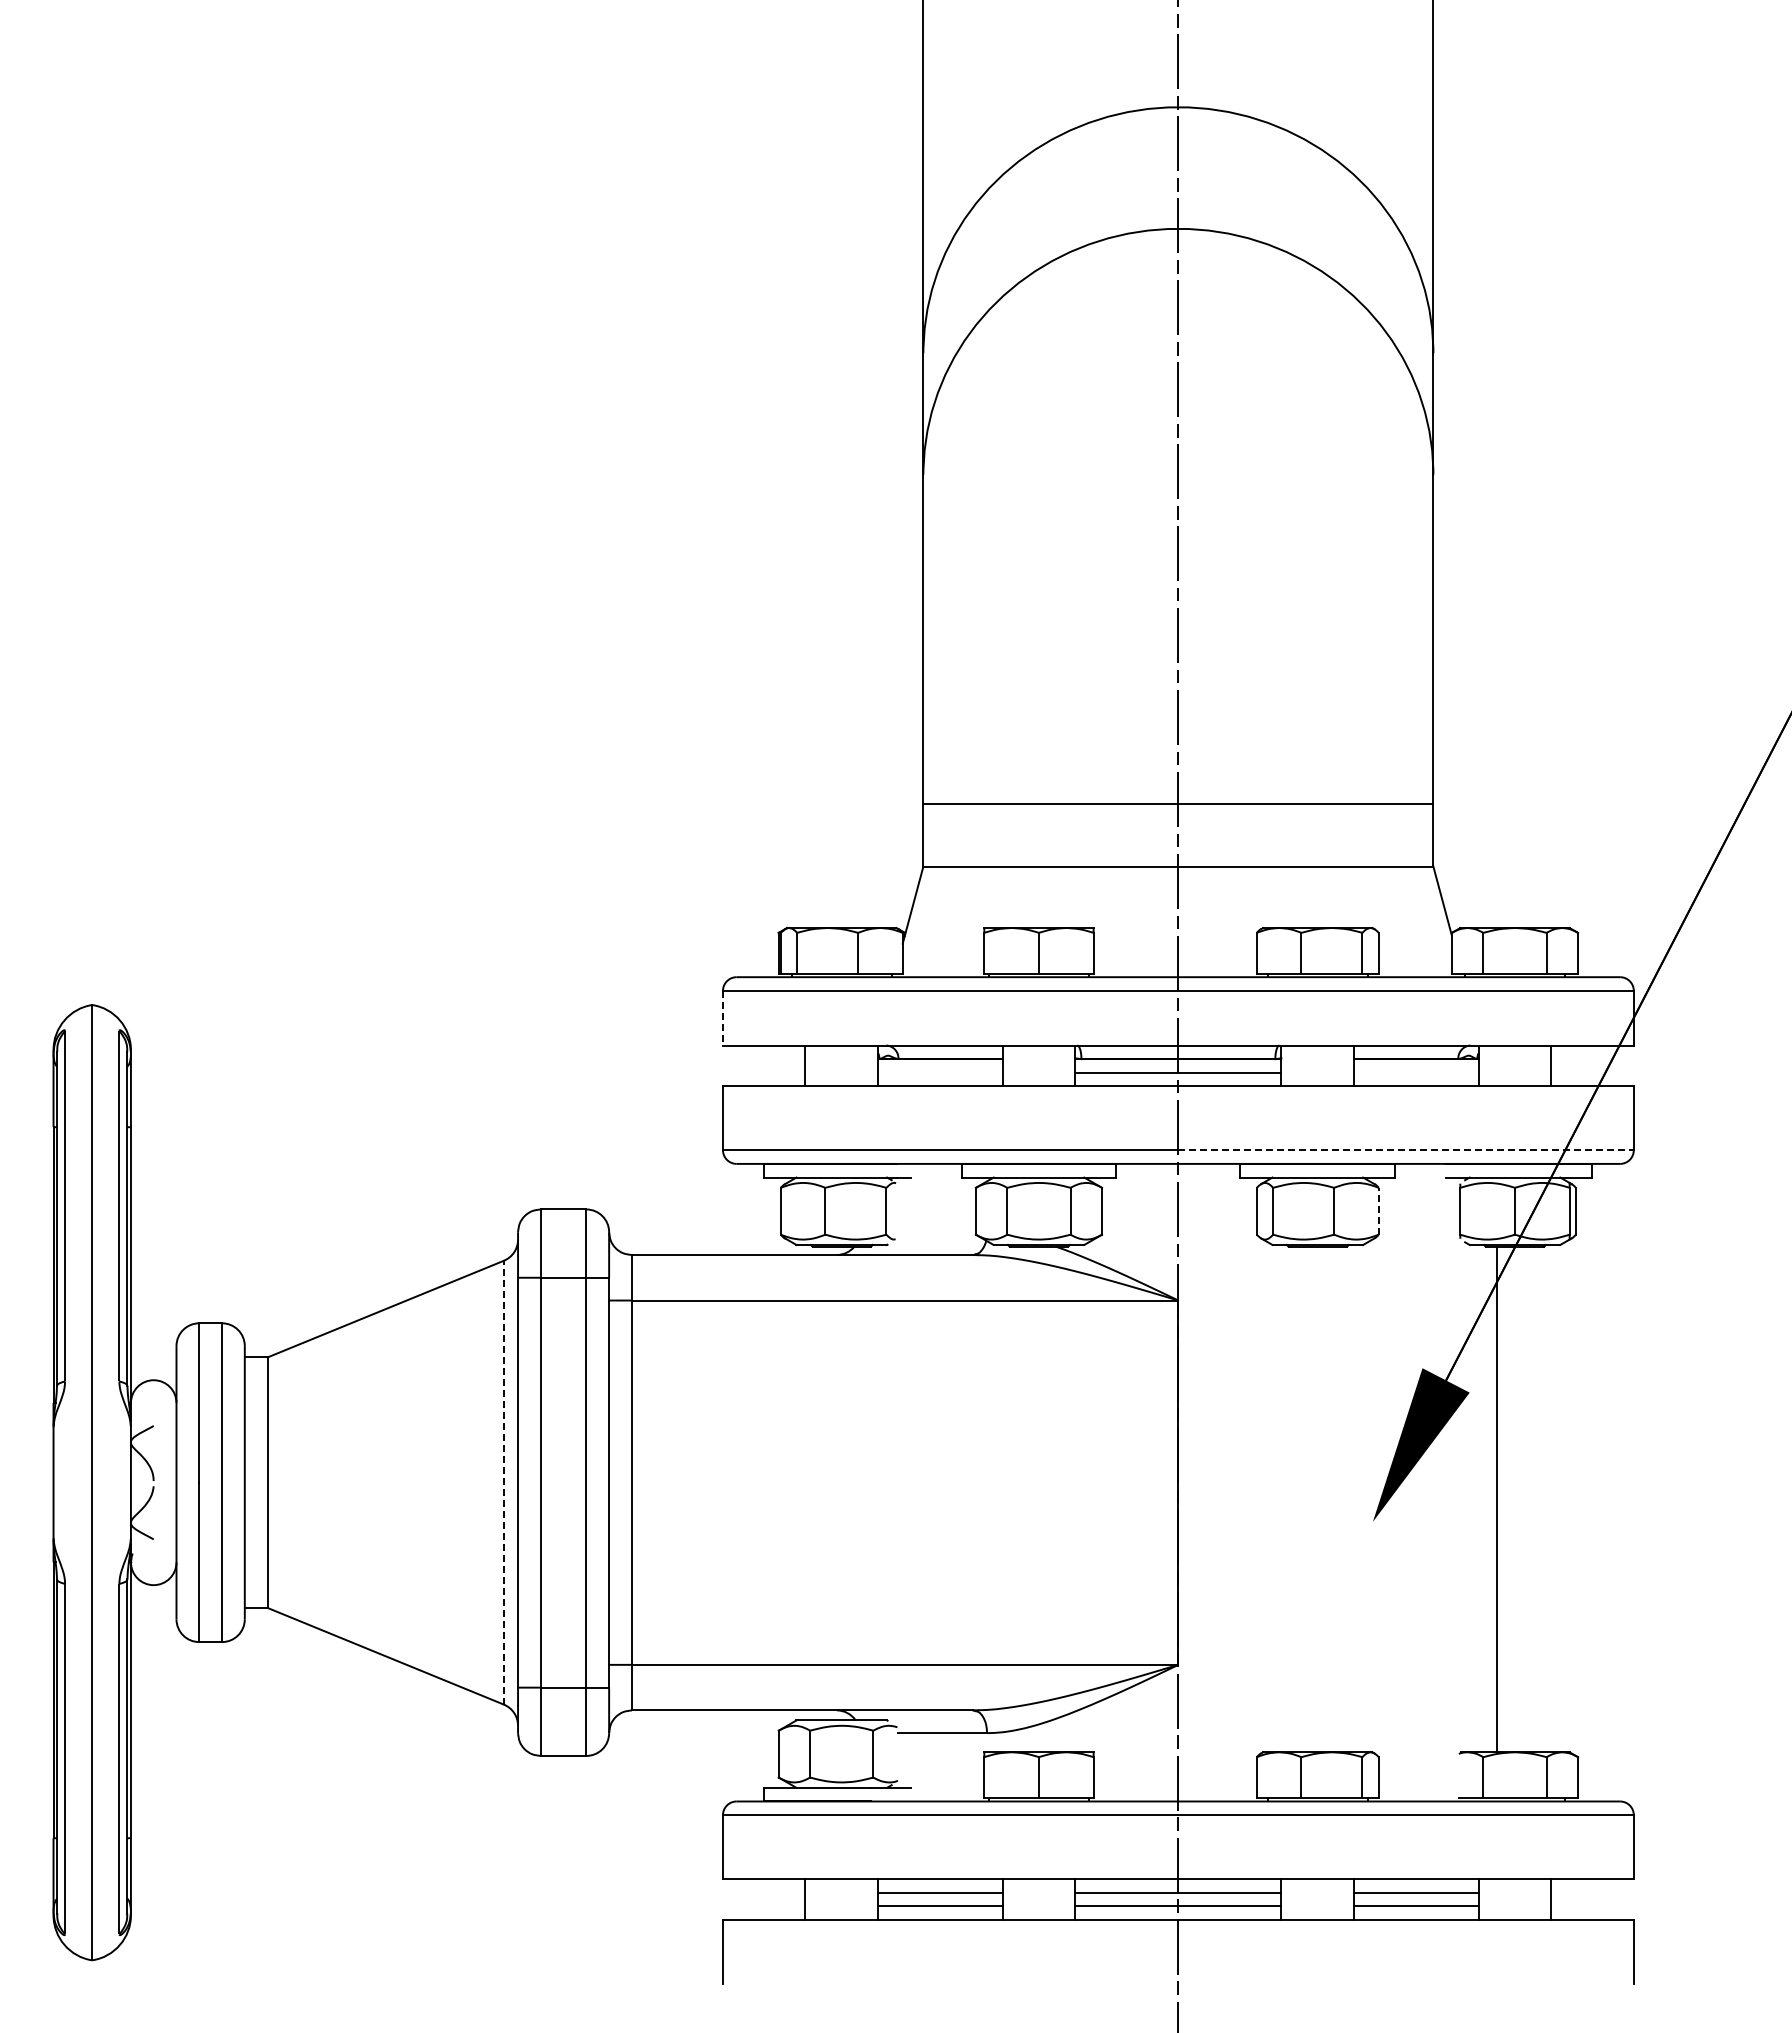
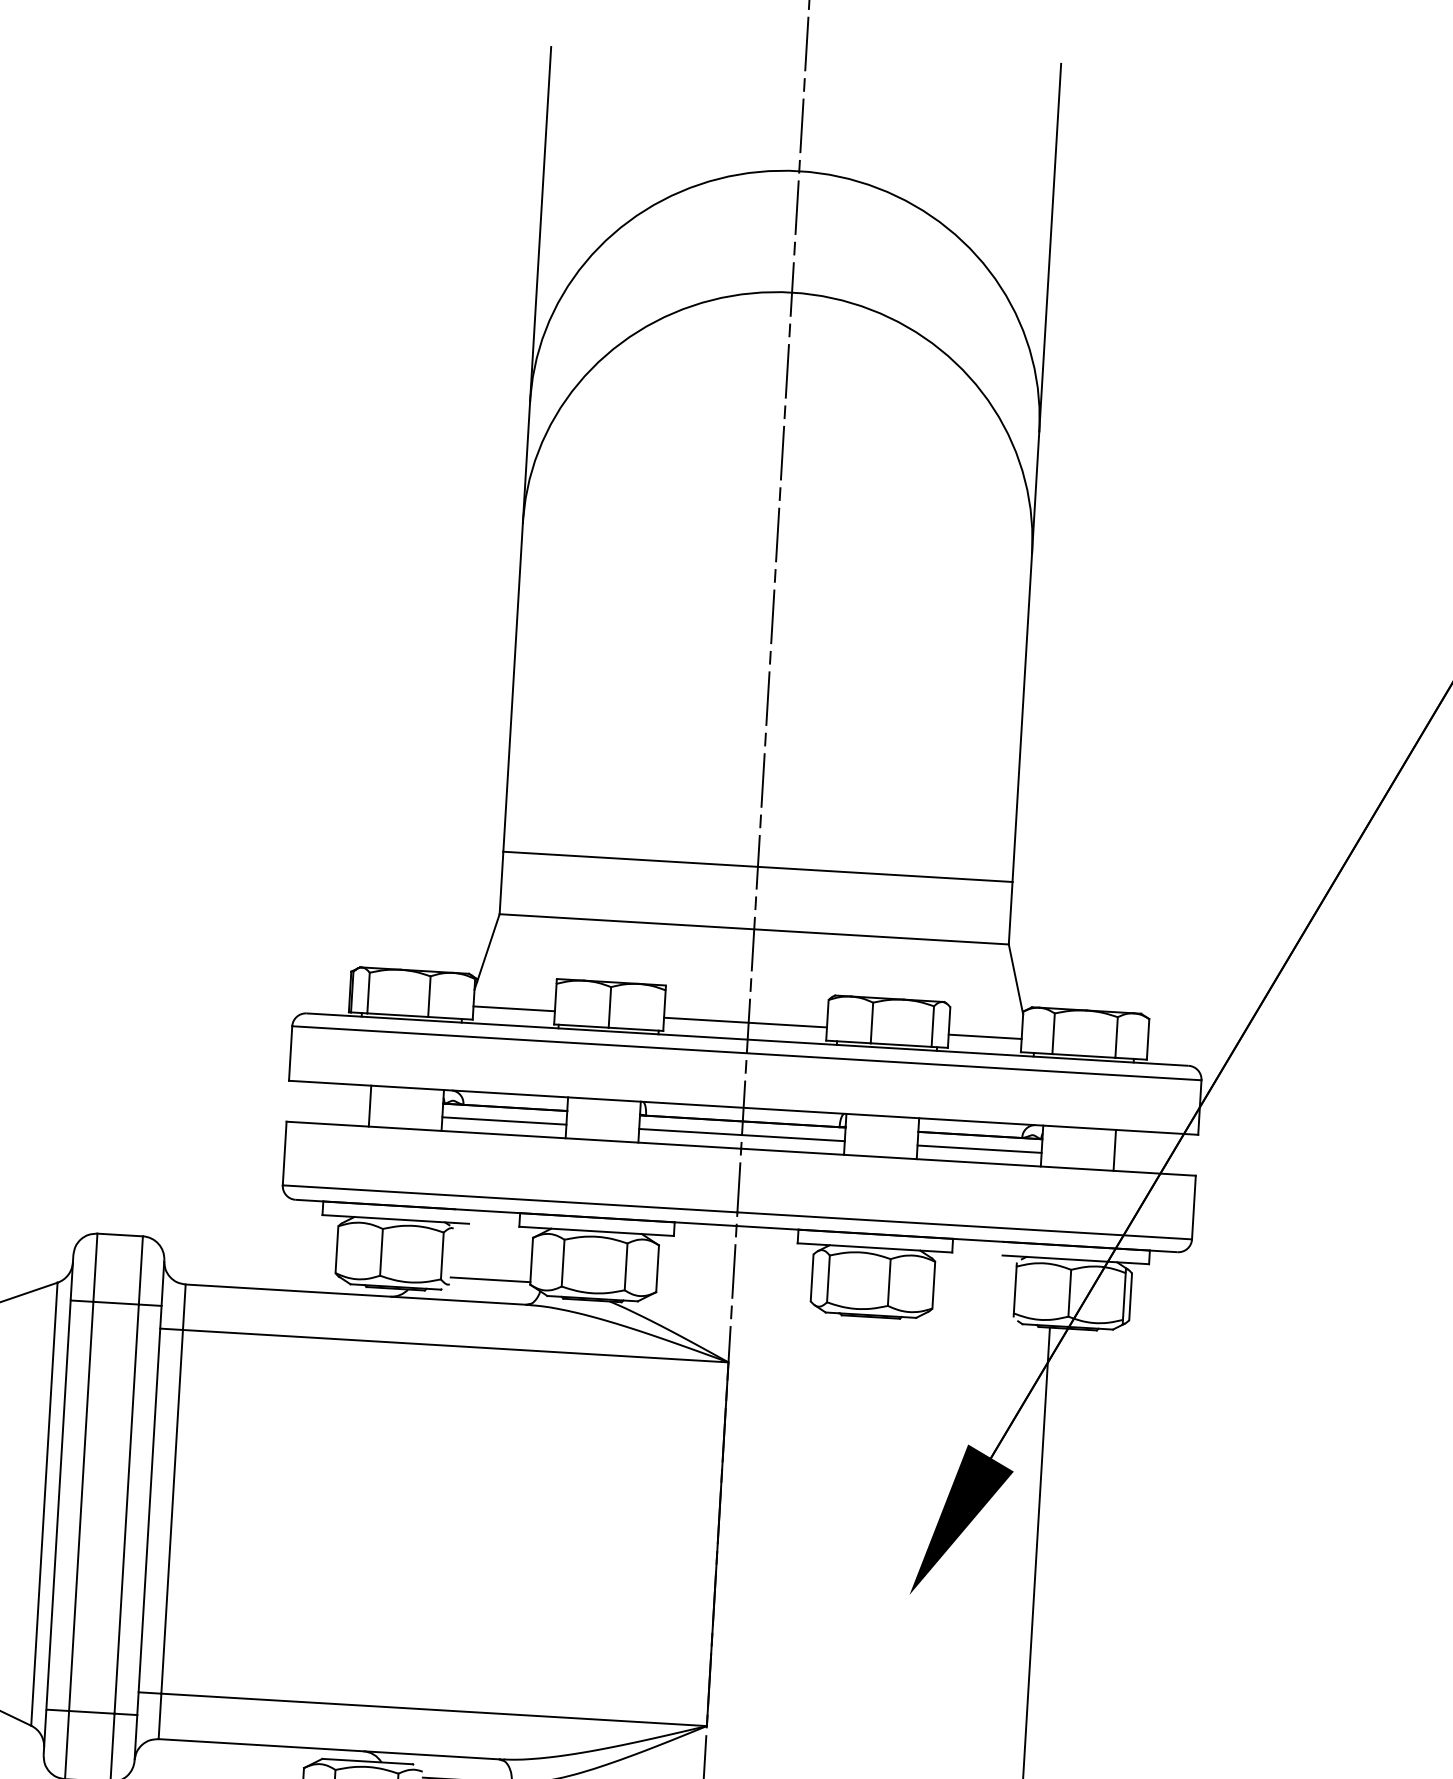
line: (943, 960) -> (514, 1009), added
line: (1174, 960) -> (744, 1022), added
line: (1414, 960) -> (984, 1036), added
line: (722, 1018) -> (290, 1053), dashed -> solid
line: (940, 1072) -> (504, 1120), added
line: (1416, 1072) -> (979, 1148), added
line: (1406, 1150) -> (965, 1226), dashed -> solid
line: (1378, 1210) -> (933, 1284), dashed -> solid
line: (935, 1232) -> (490, 1280), added
line: (503, 1482) -> (44, 1504), dashed -> solid

